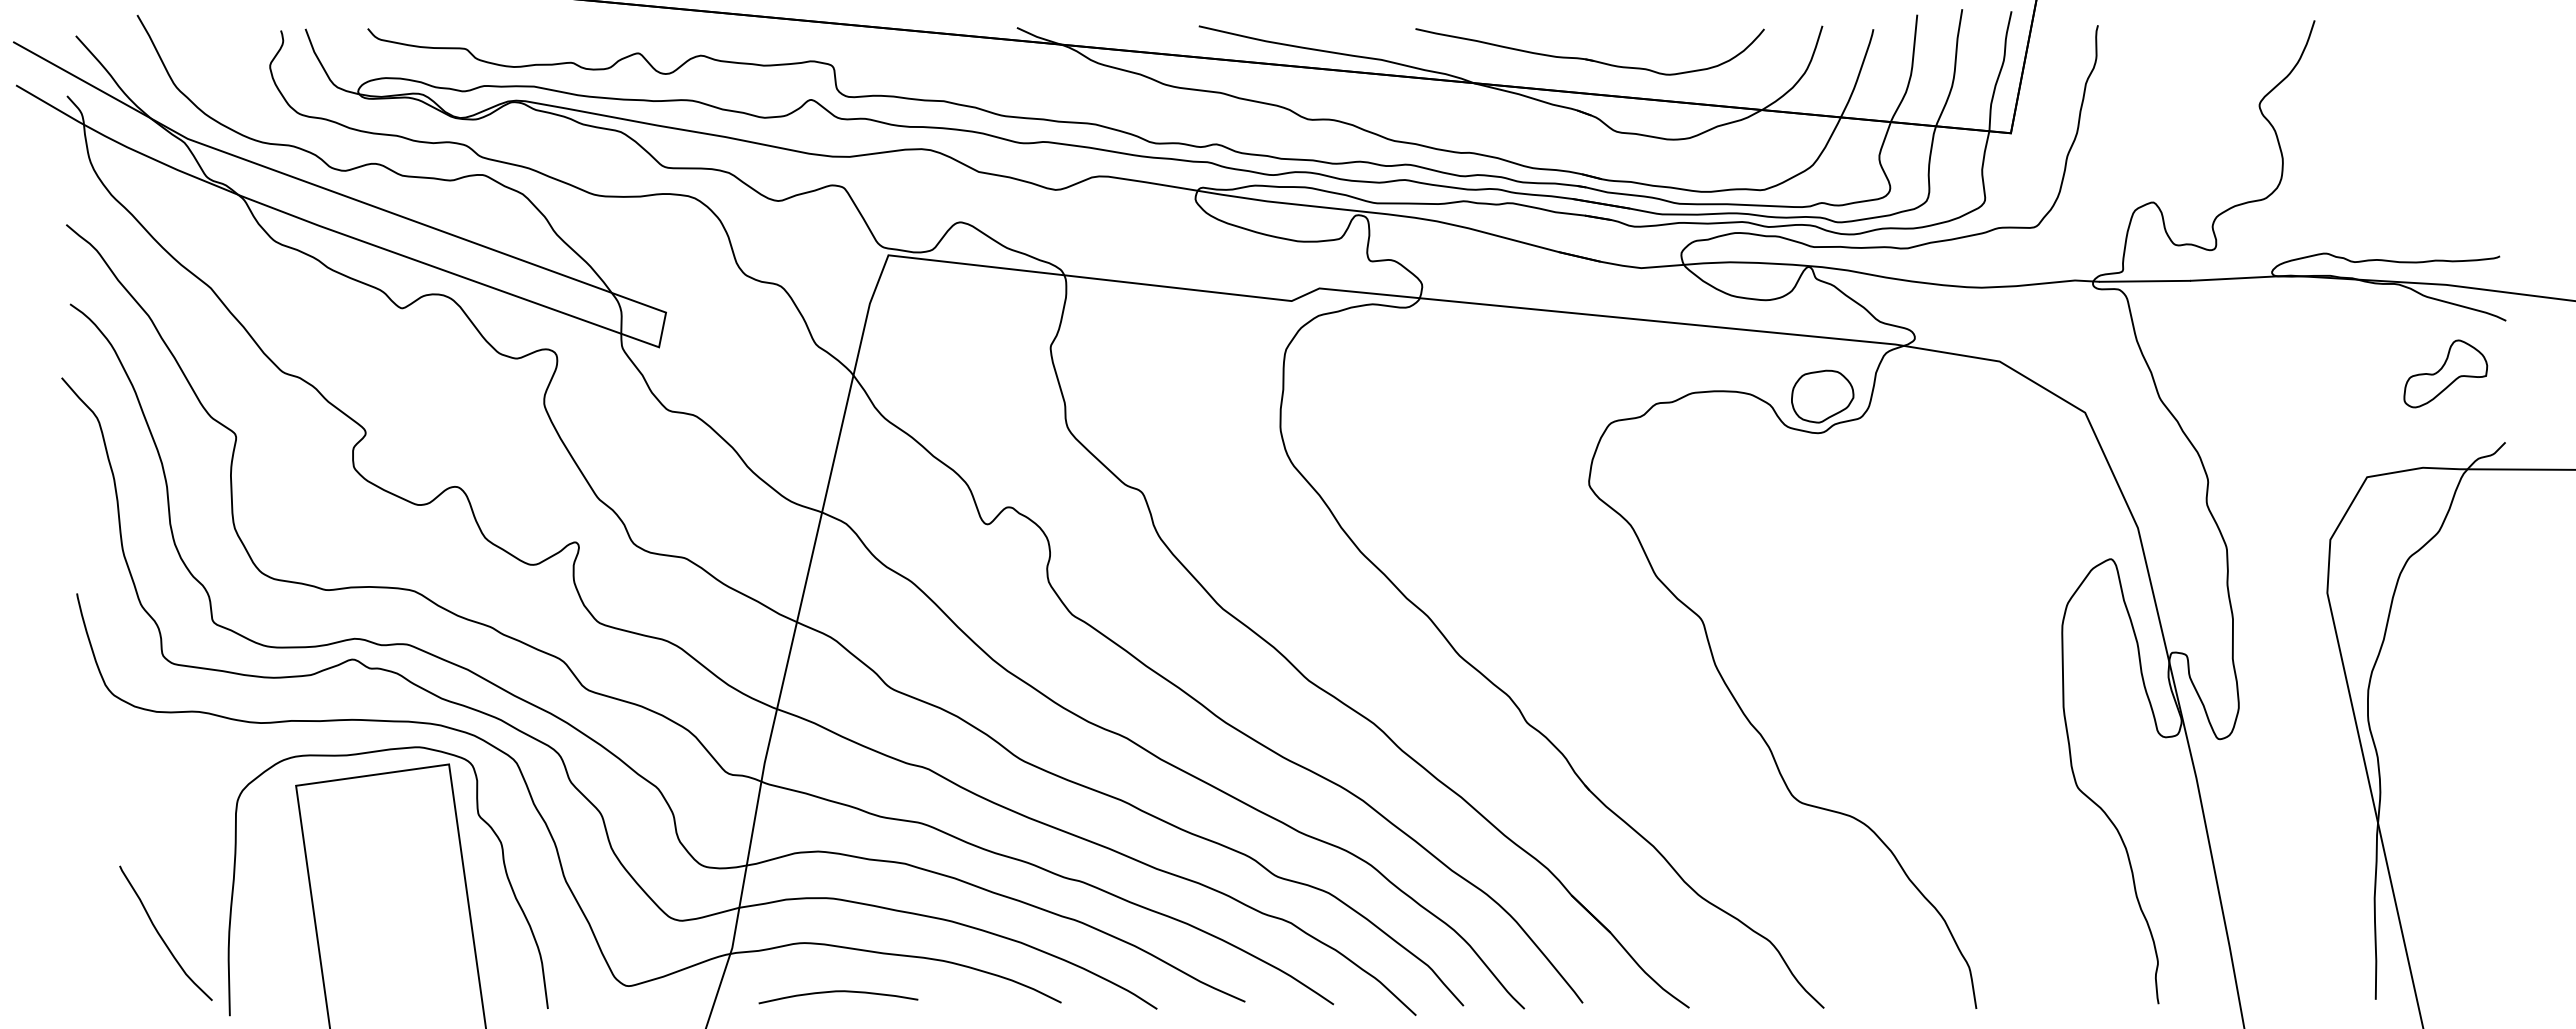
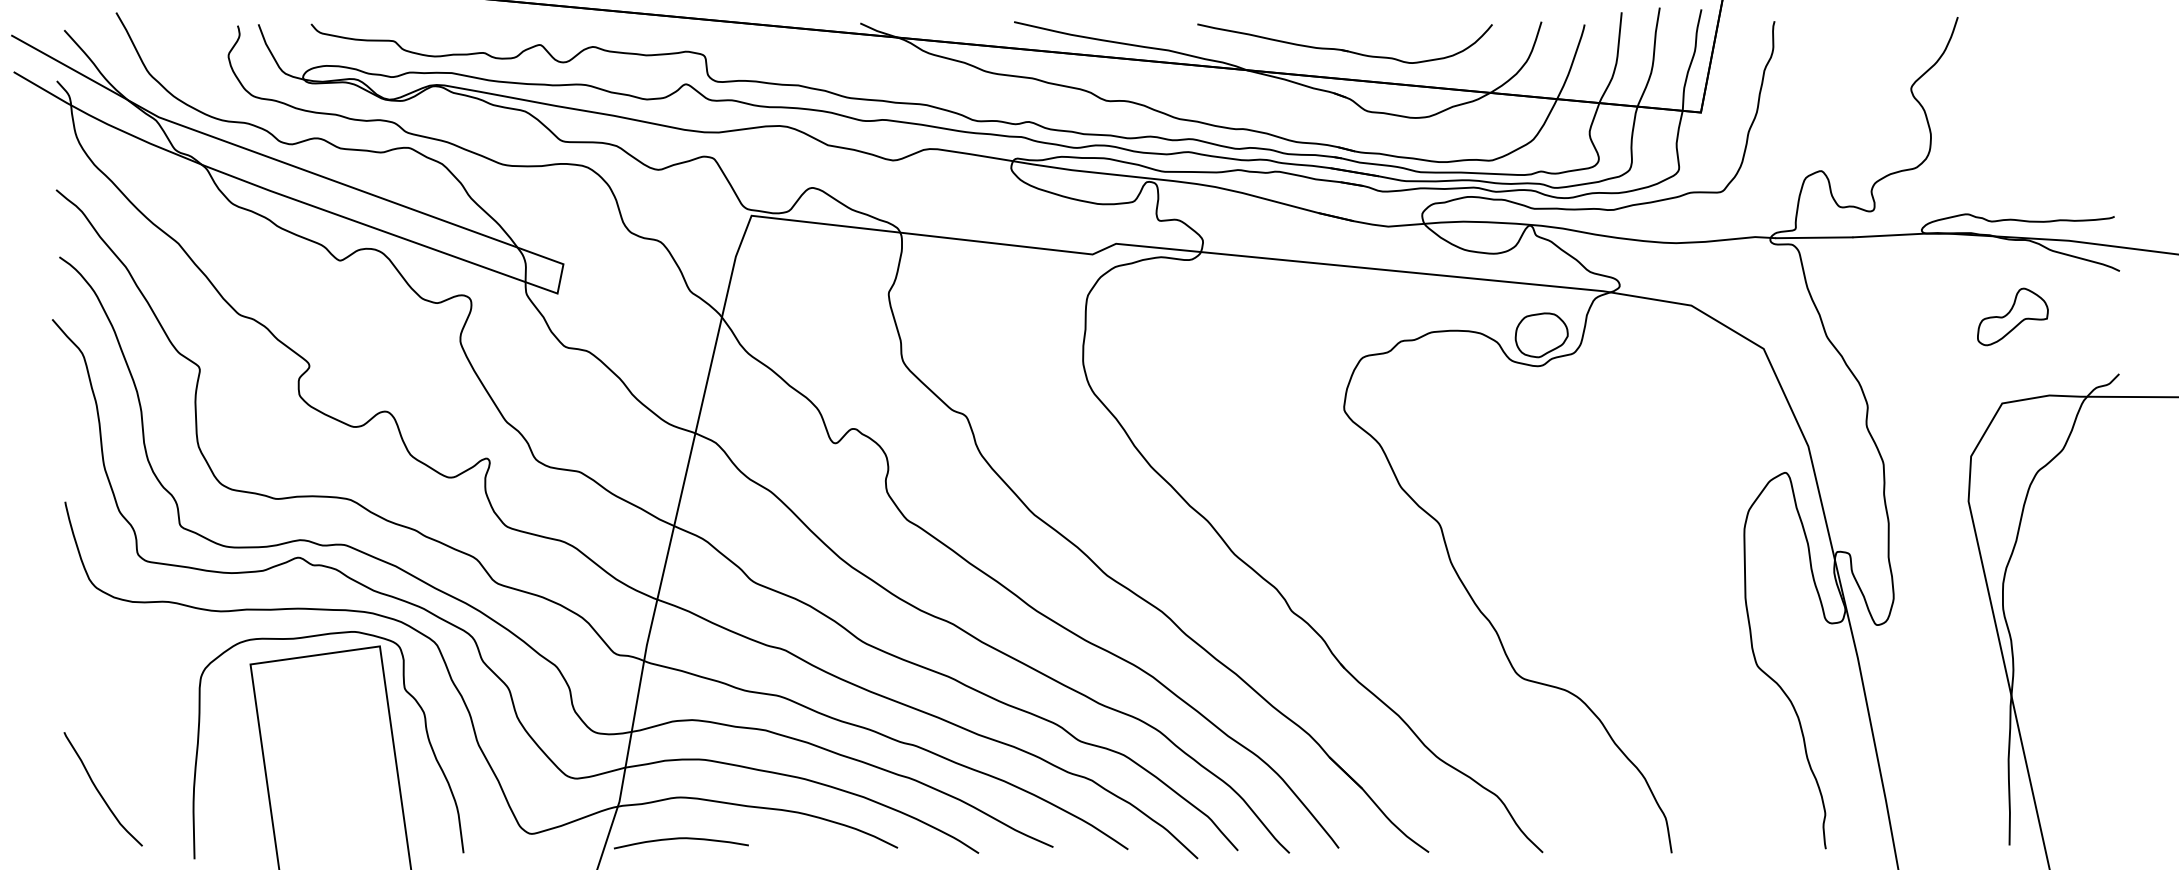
part: (2445, 373) -> (2012, 316), moved
curve: (160, 934) -> (98, 790), moved
curve: (838, 992) -> (681, 839), moved

